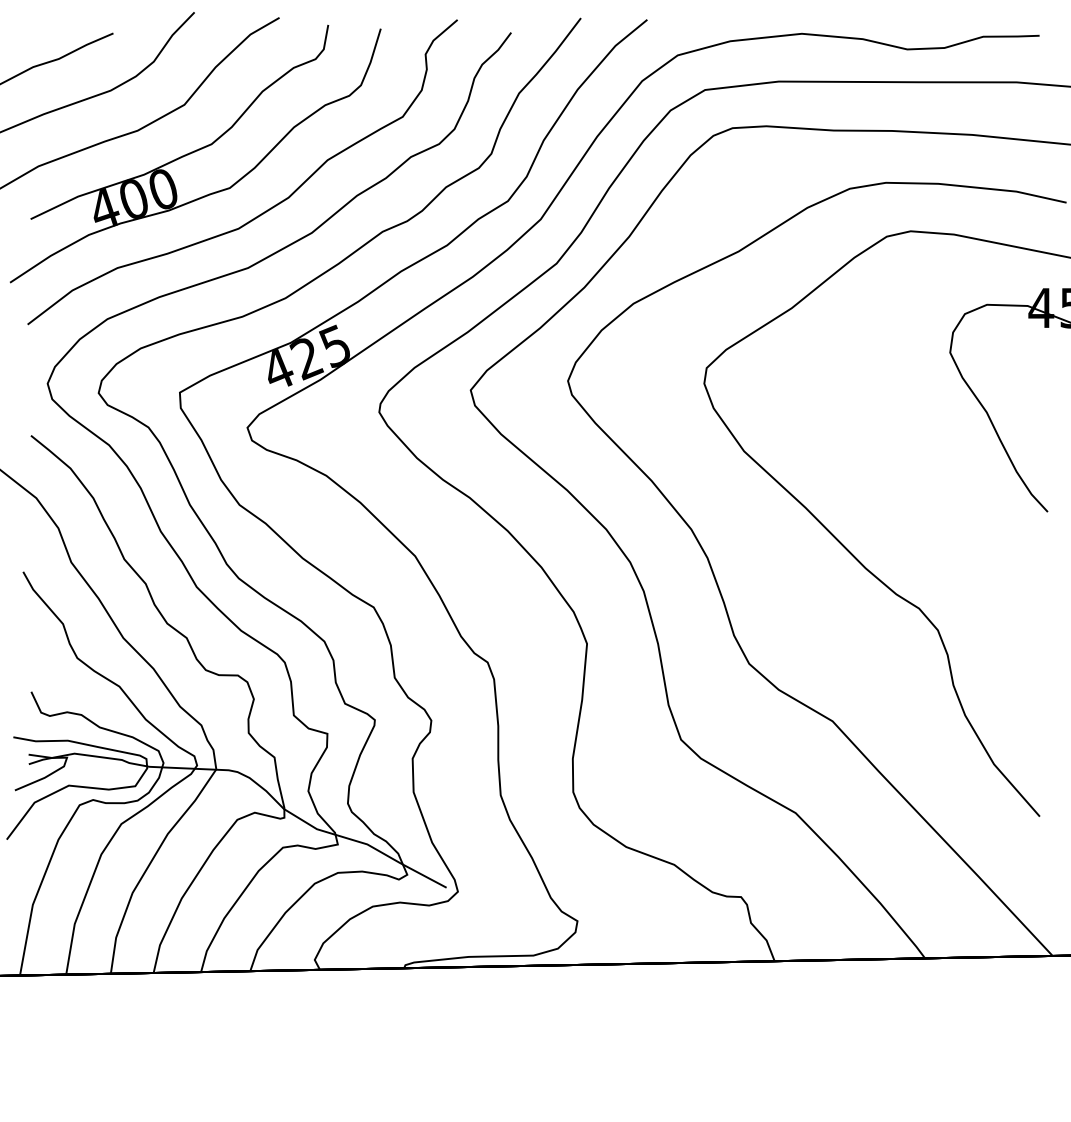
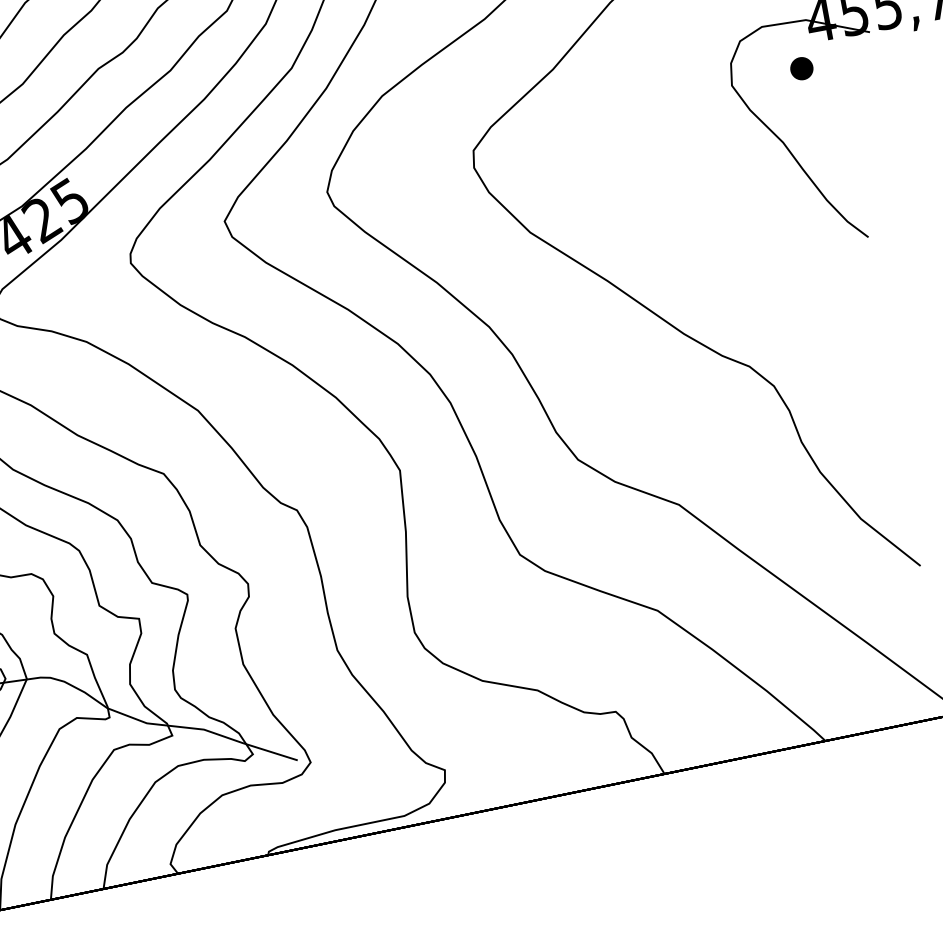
part: (1015, 348) -> (801, 68), added

